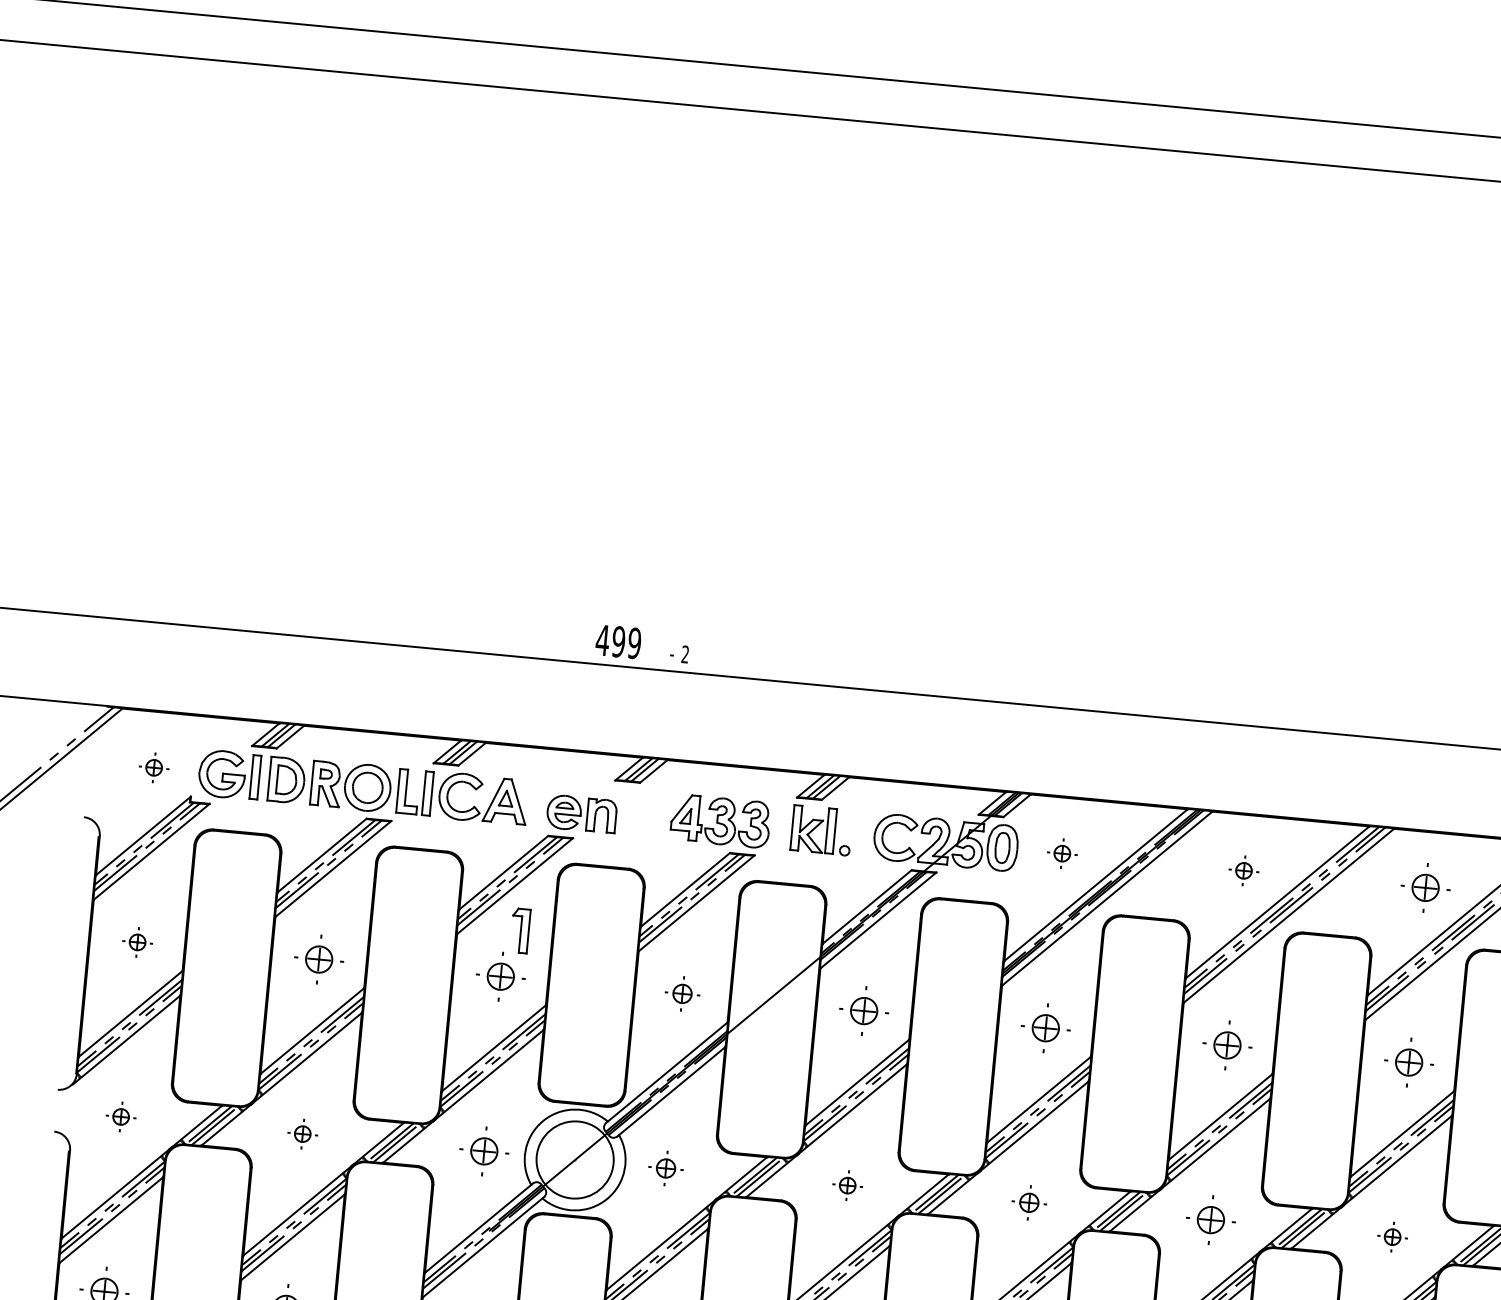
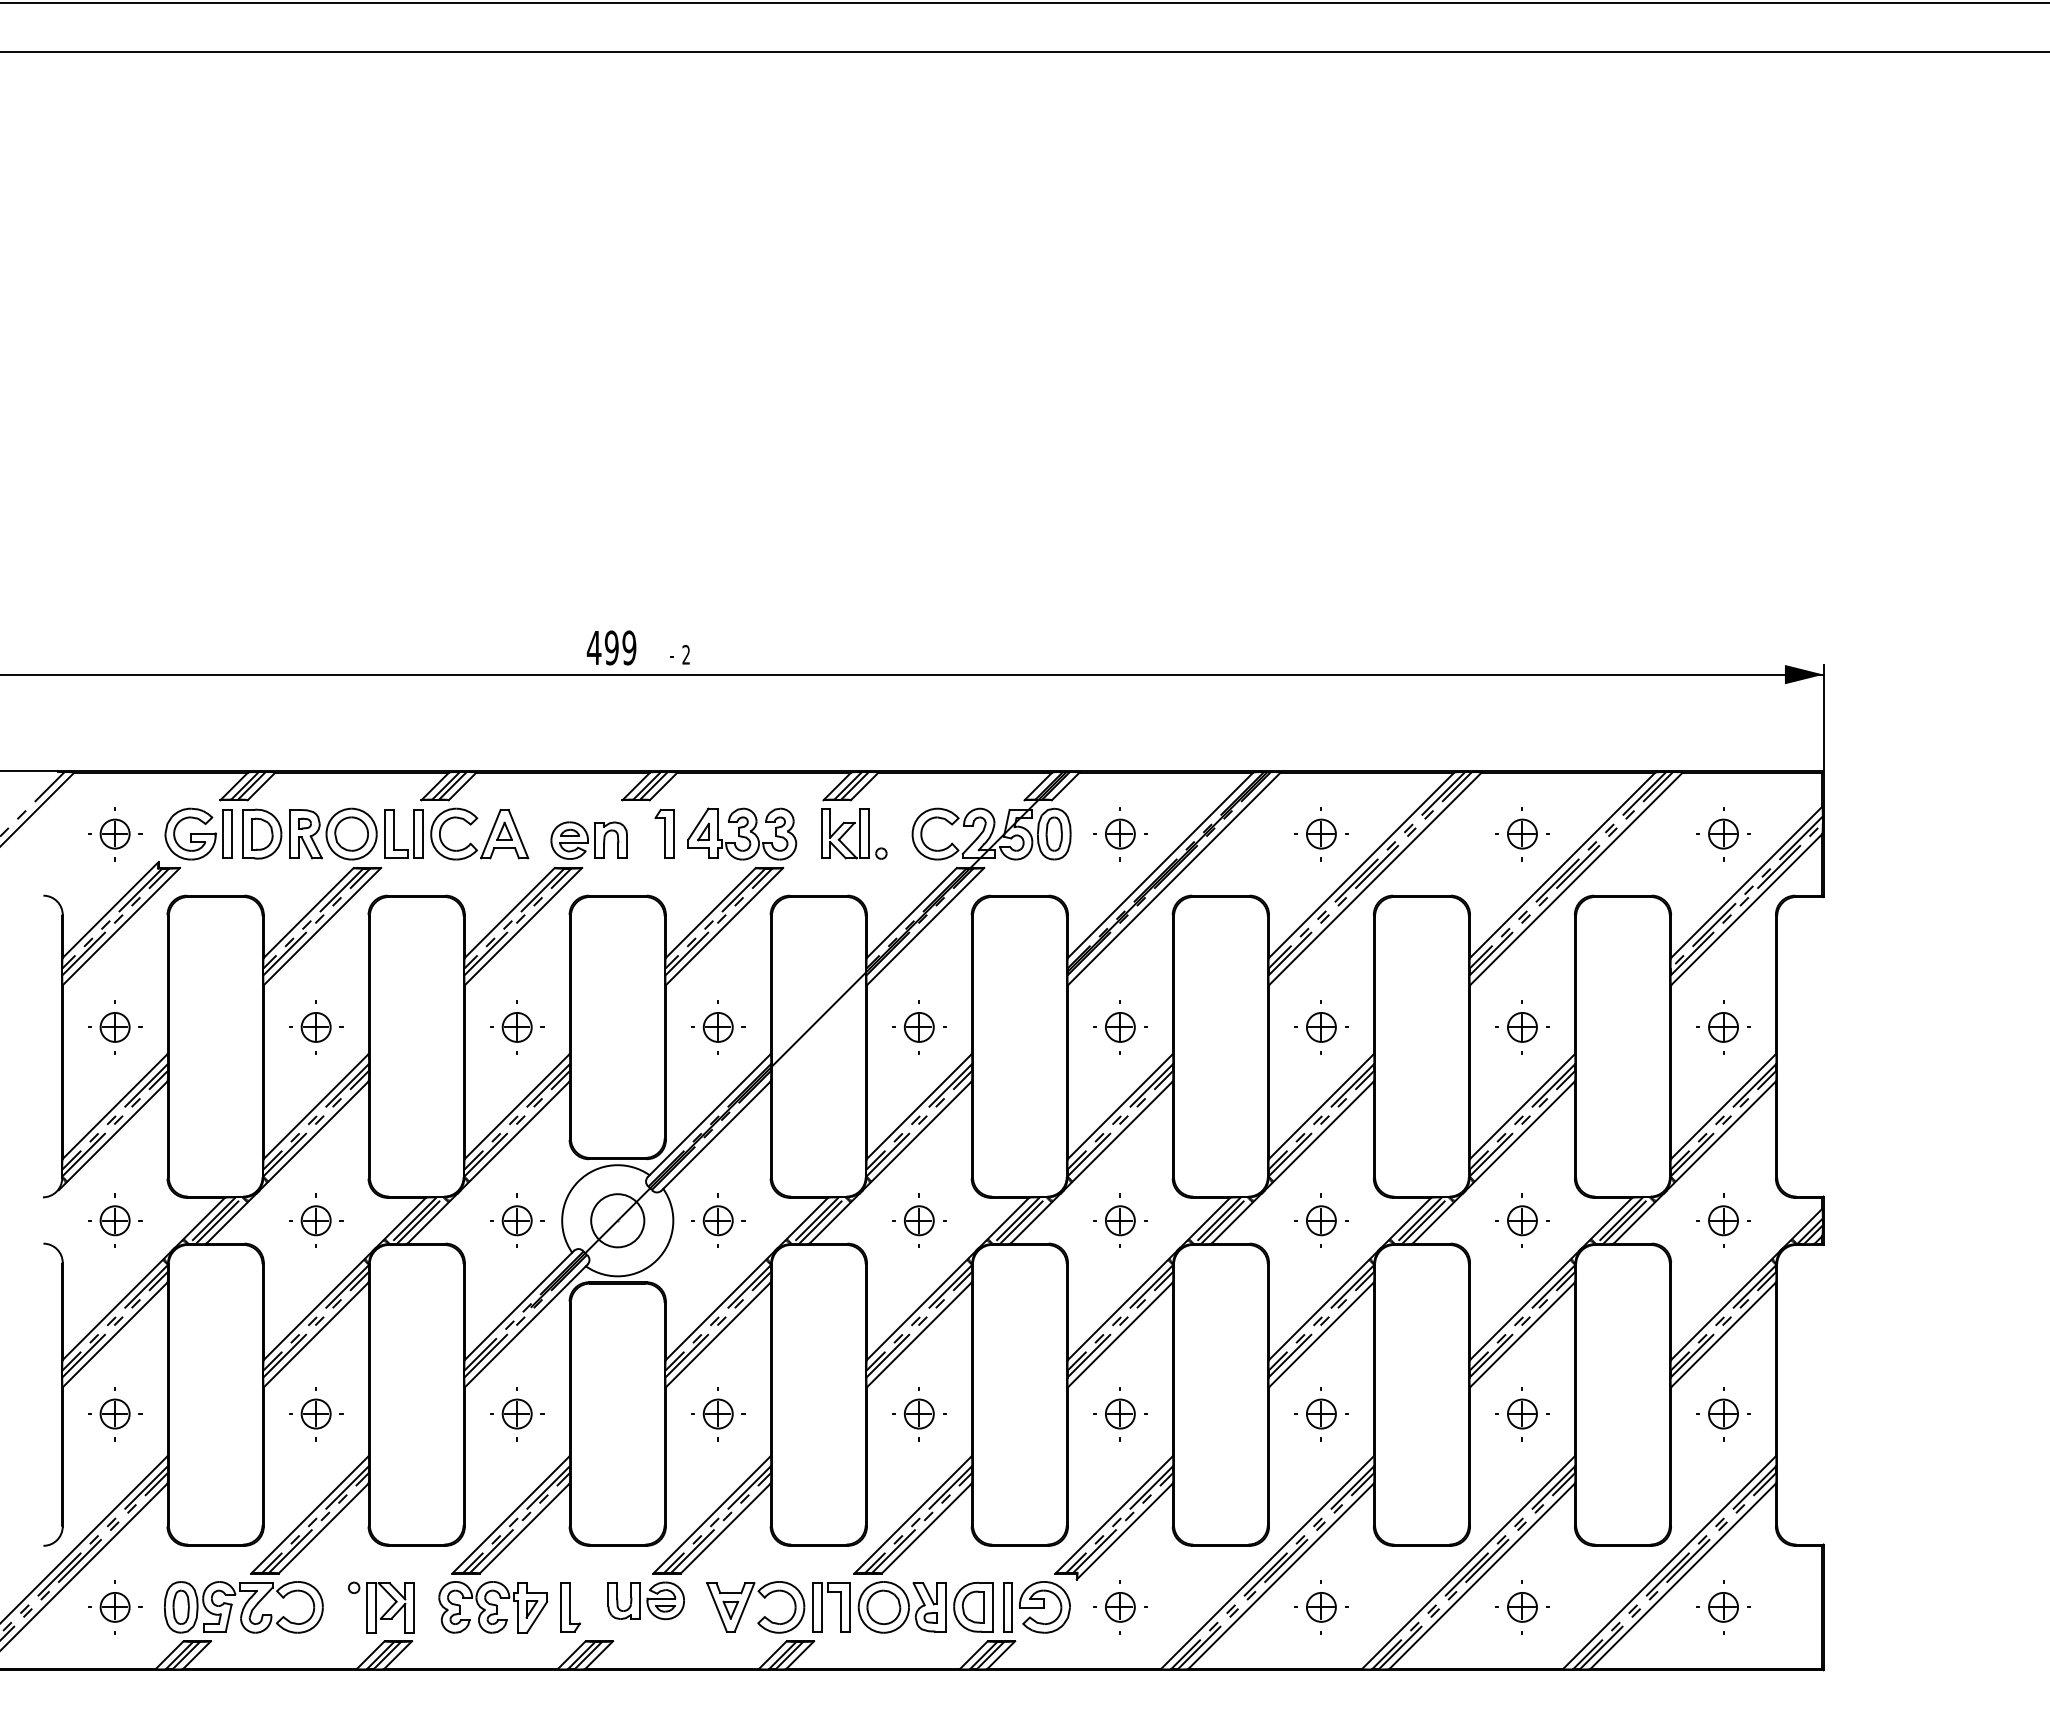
part: (154, 768) -> (115, 834), size x1.67
part: (1062, 853) -> (1120, 834), size x1.67
part: (1244, 871) -> (1321, 834), size x1.67
part: (520, 930) -> (664, 833), moved
part: (137, 942) -> (115, 1027), size x1.67
part: (682, 993) -> (718, 1027), size x1.43
part: (121, 1116) -> (115, 1220), size x1.67
part: (302, 1134) -> (316, 1220), size x1.67
circle: (574, 1159) -> (617, 1220), size x0.62
part: (666, 1168) -> (718, 1220), size x1.43
part: (847, 1185) -> (919, 1220), size x1.67
part: (1029, 1202) -> (1120, 1220), size x1.43
part: (1392, 1237) -> (1522, 1220), size x1.67

